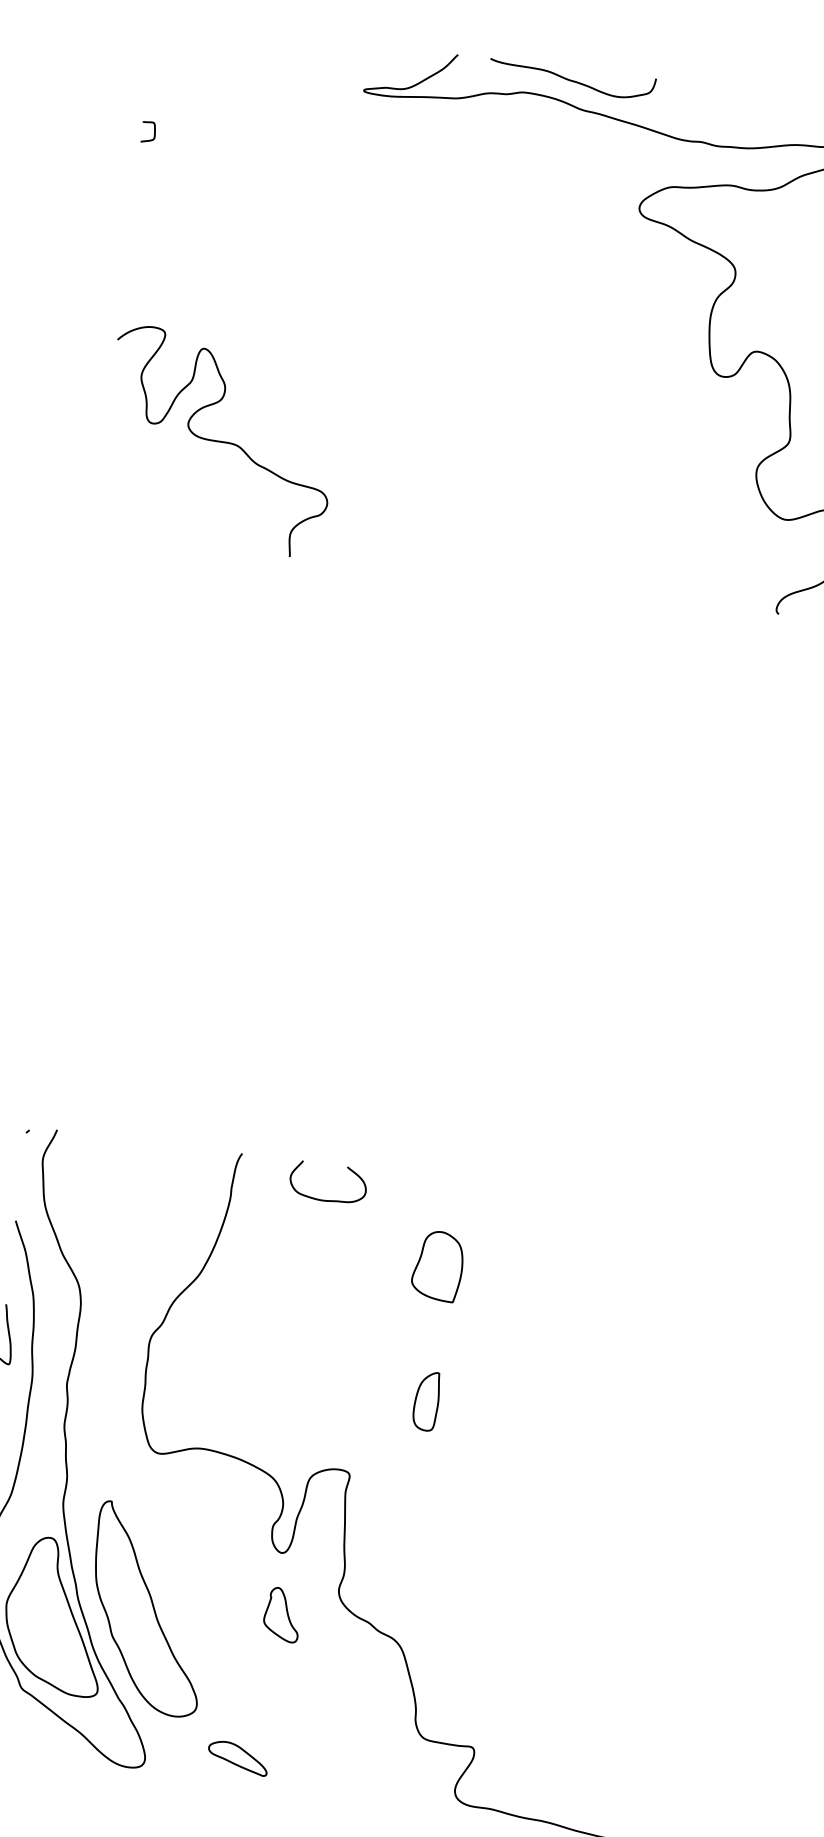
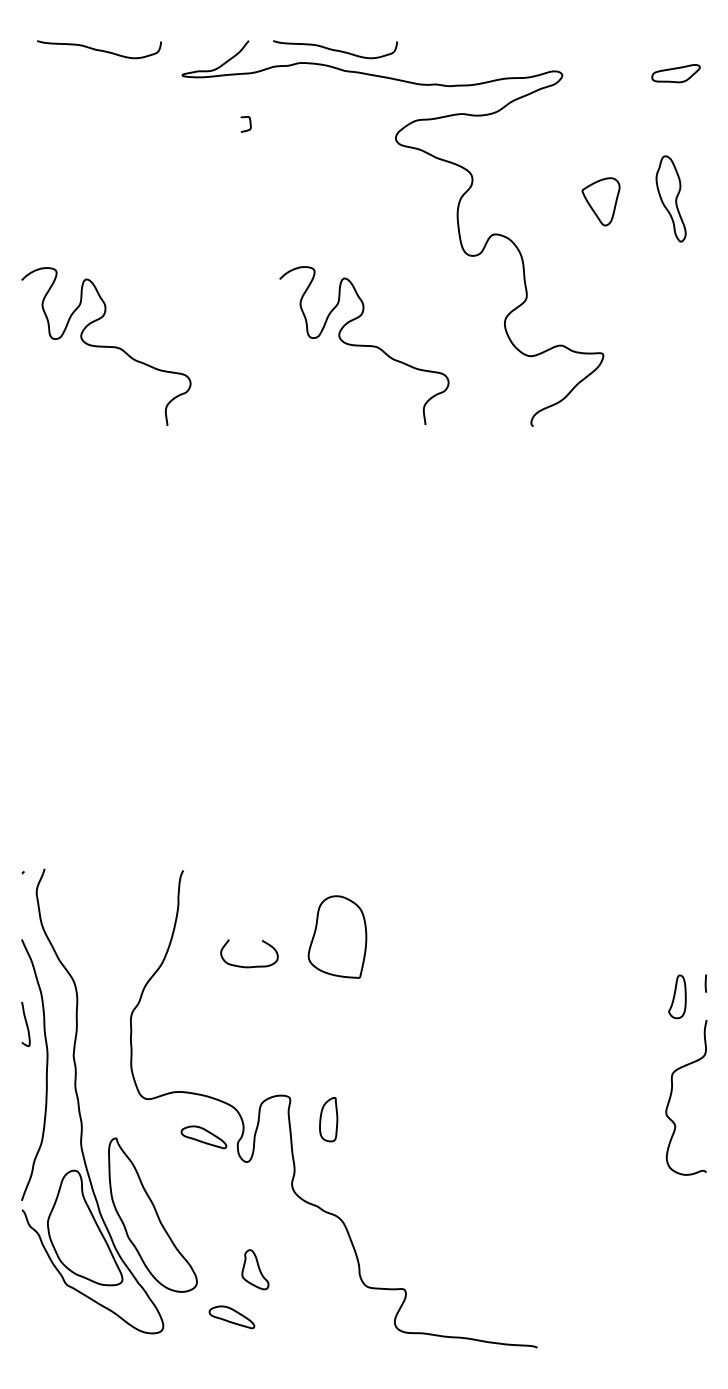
curve: (257, 43) -> (99, 49), added
curve: (153, 132) -> (249, 124), moved
curve: (565, 479) -> (364, 345), added
curve: (326, 1199) -> (249, 966), moved
part: (438, 1265) -> (337, 936), size x1.6
part: (426, 1401) -> (328, 1119), moved
part: (227, 1513) -> (203, 1137), added
part: (282, 1614) -> (255, 1269), moved

